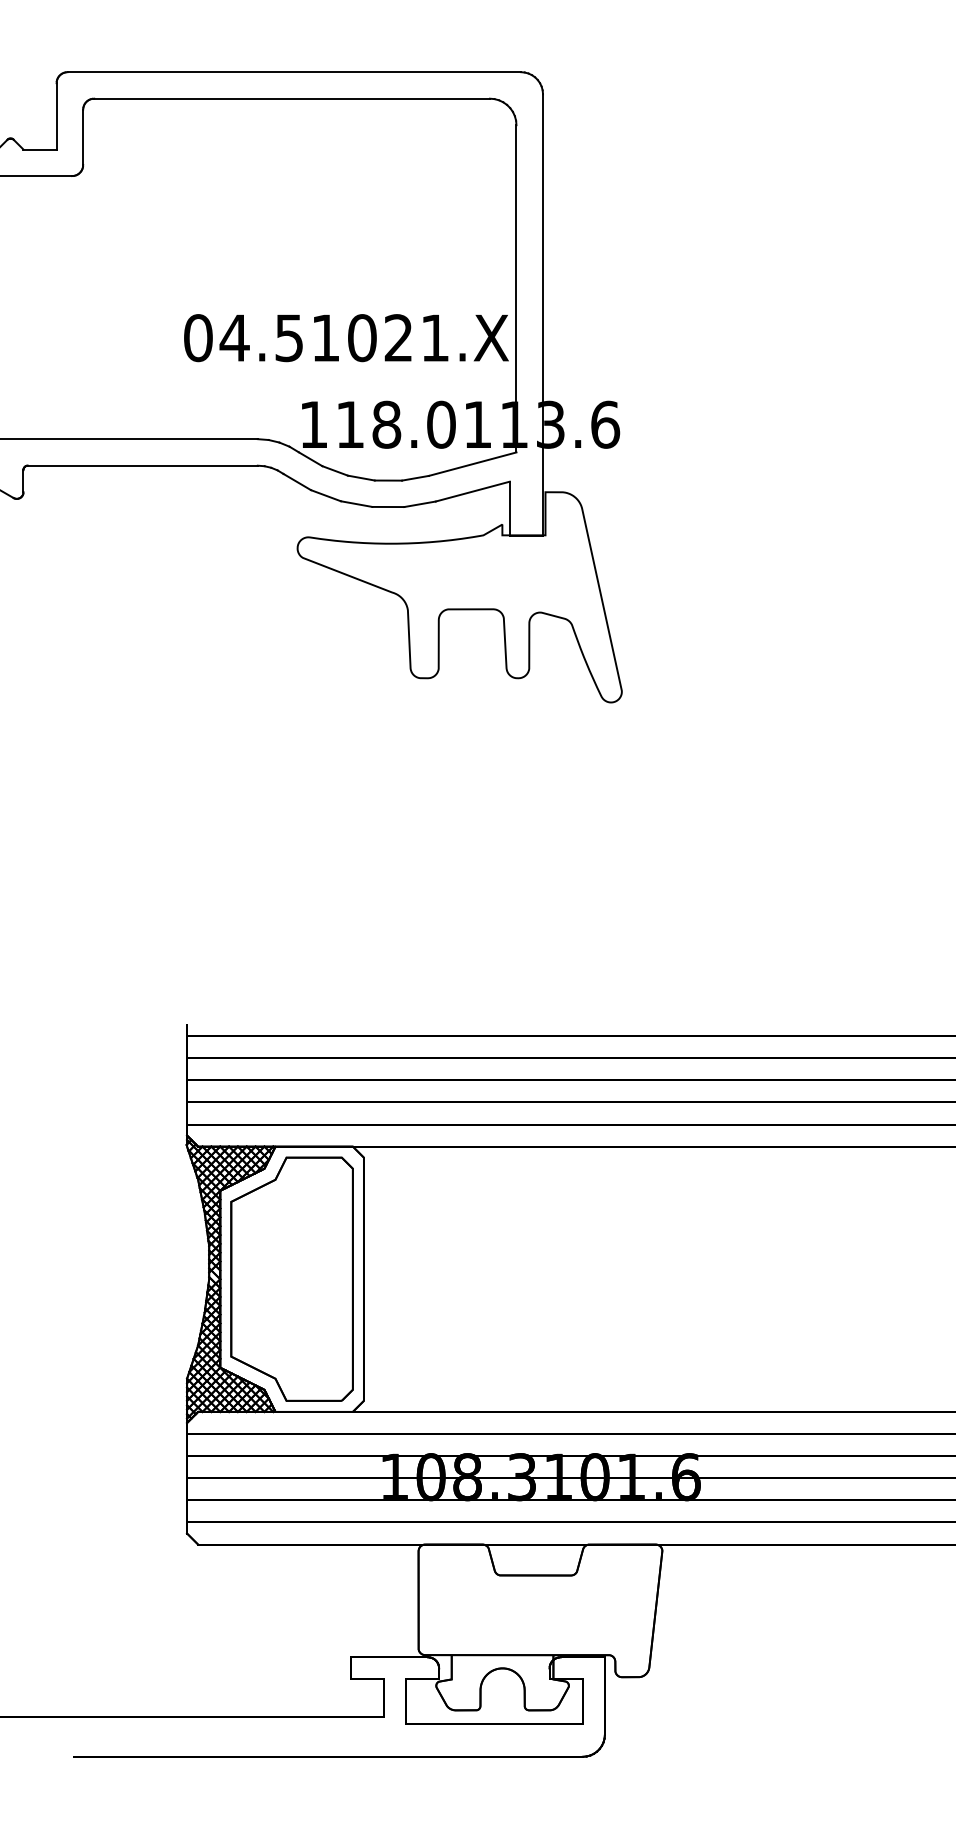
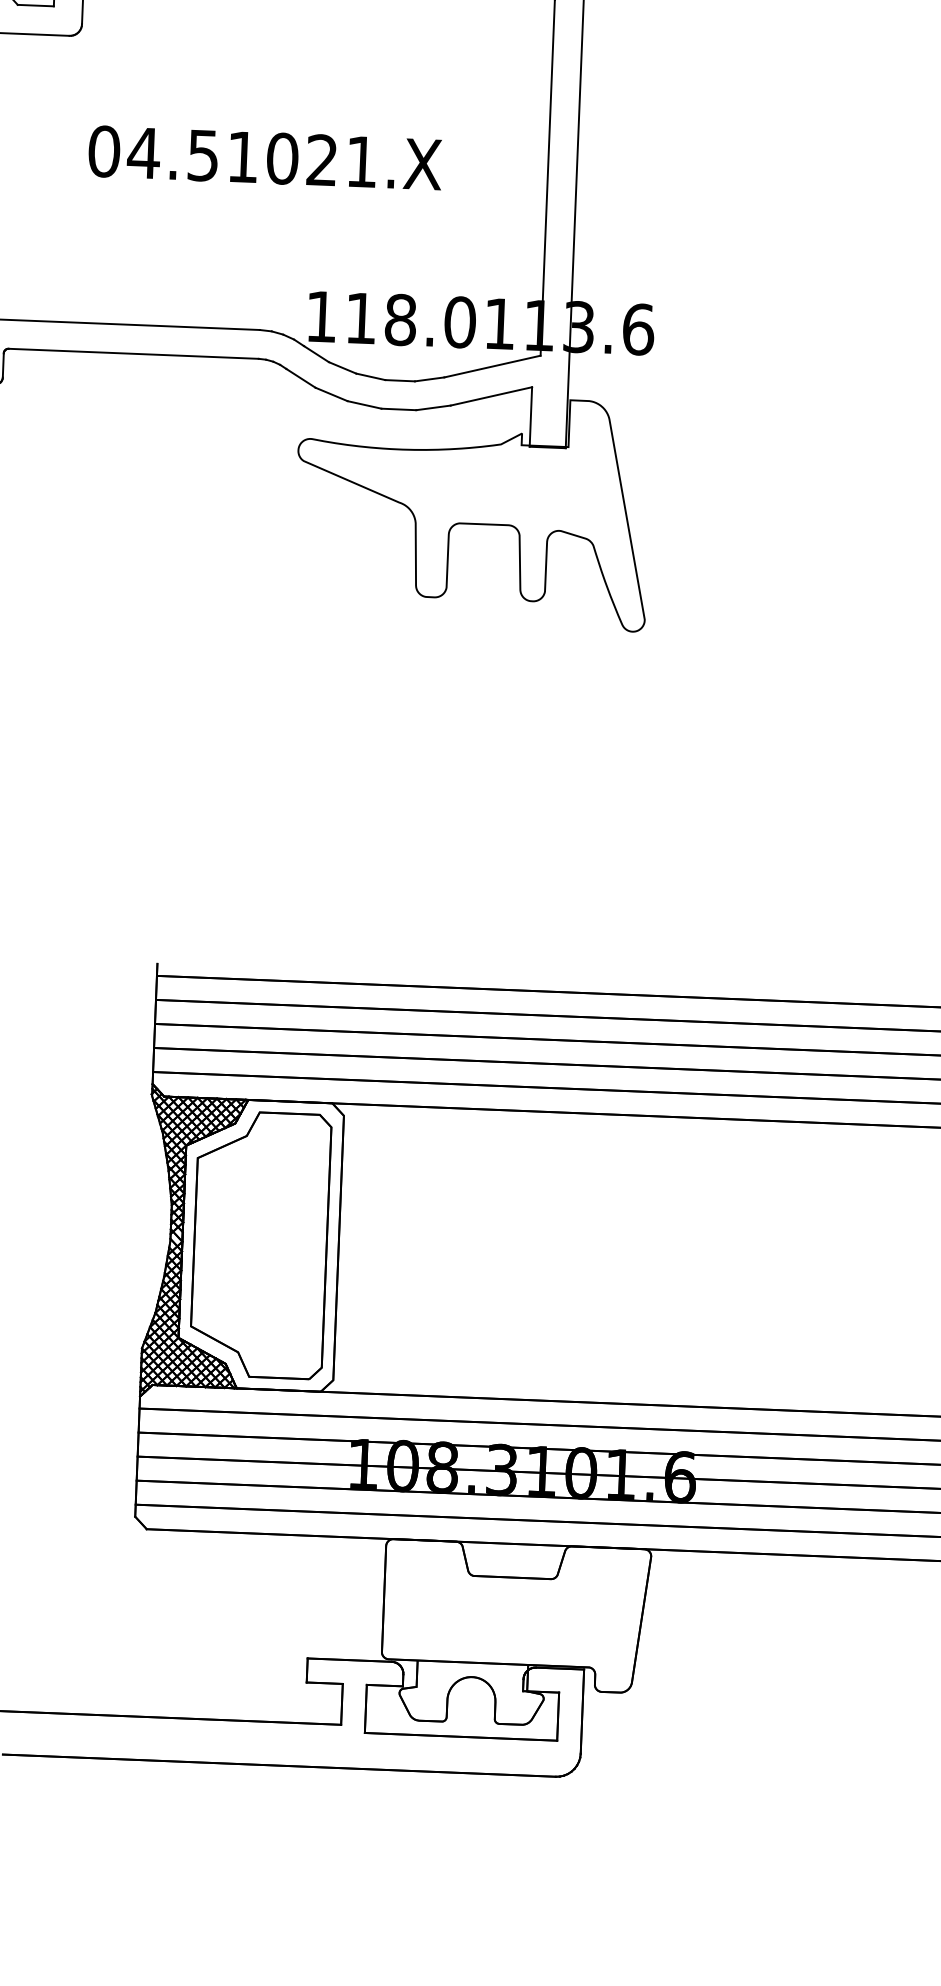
text: (346, 338) -> (265, 158), moved

